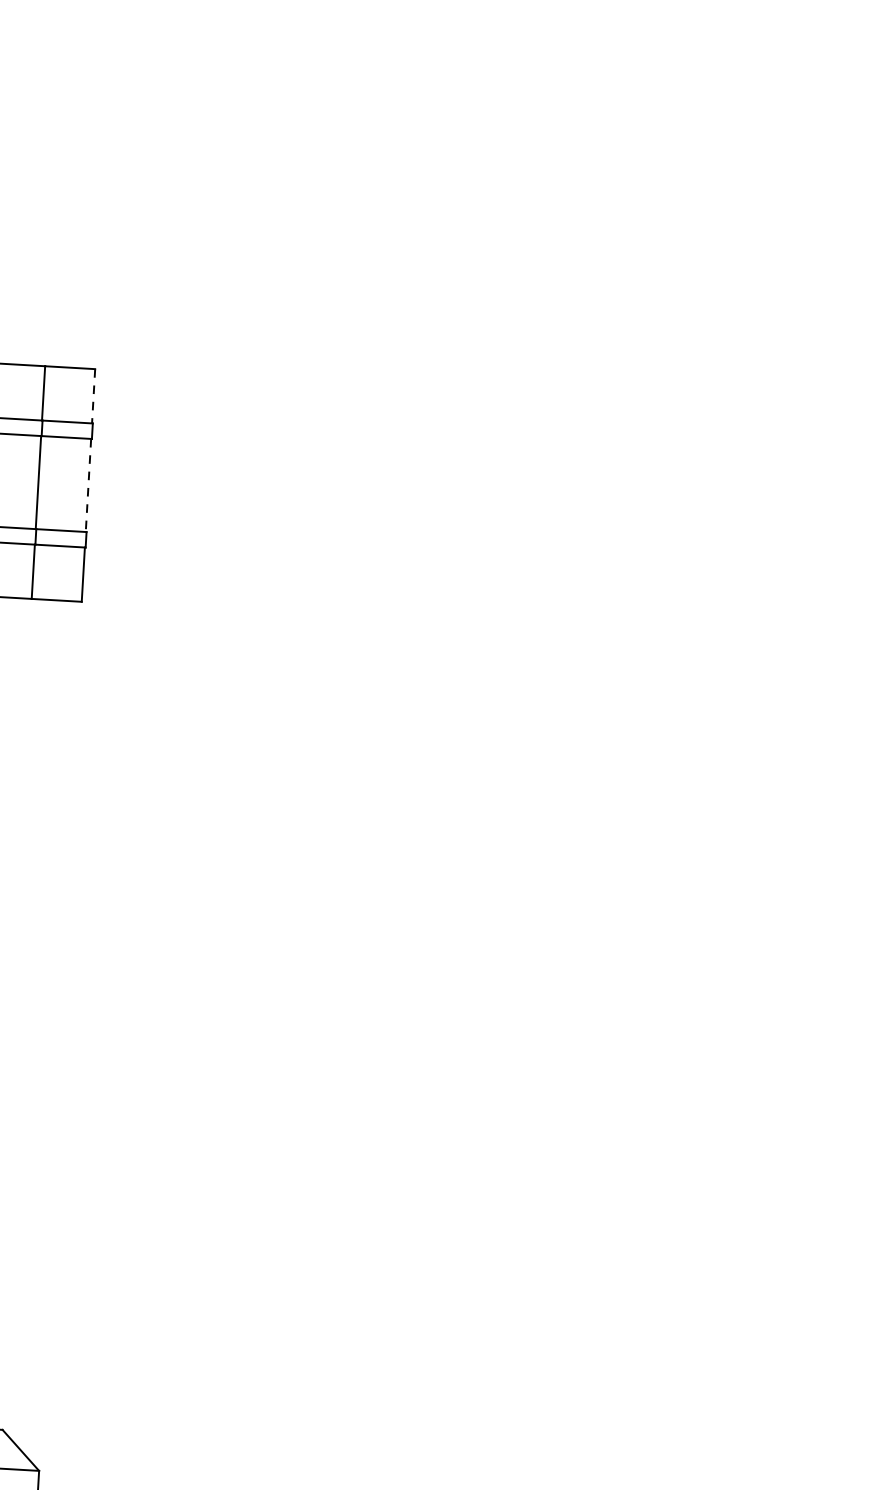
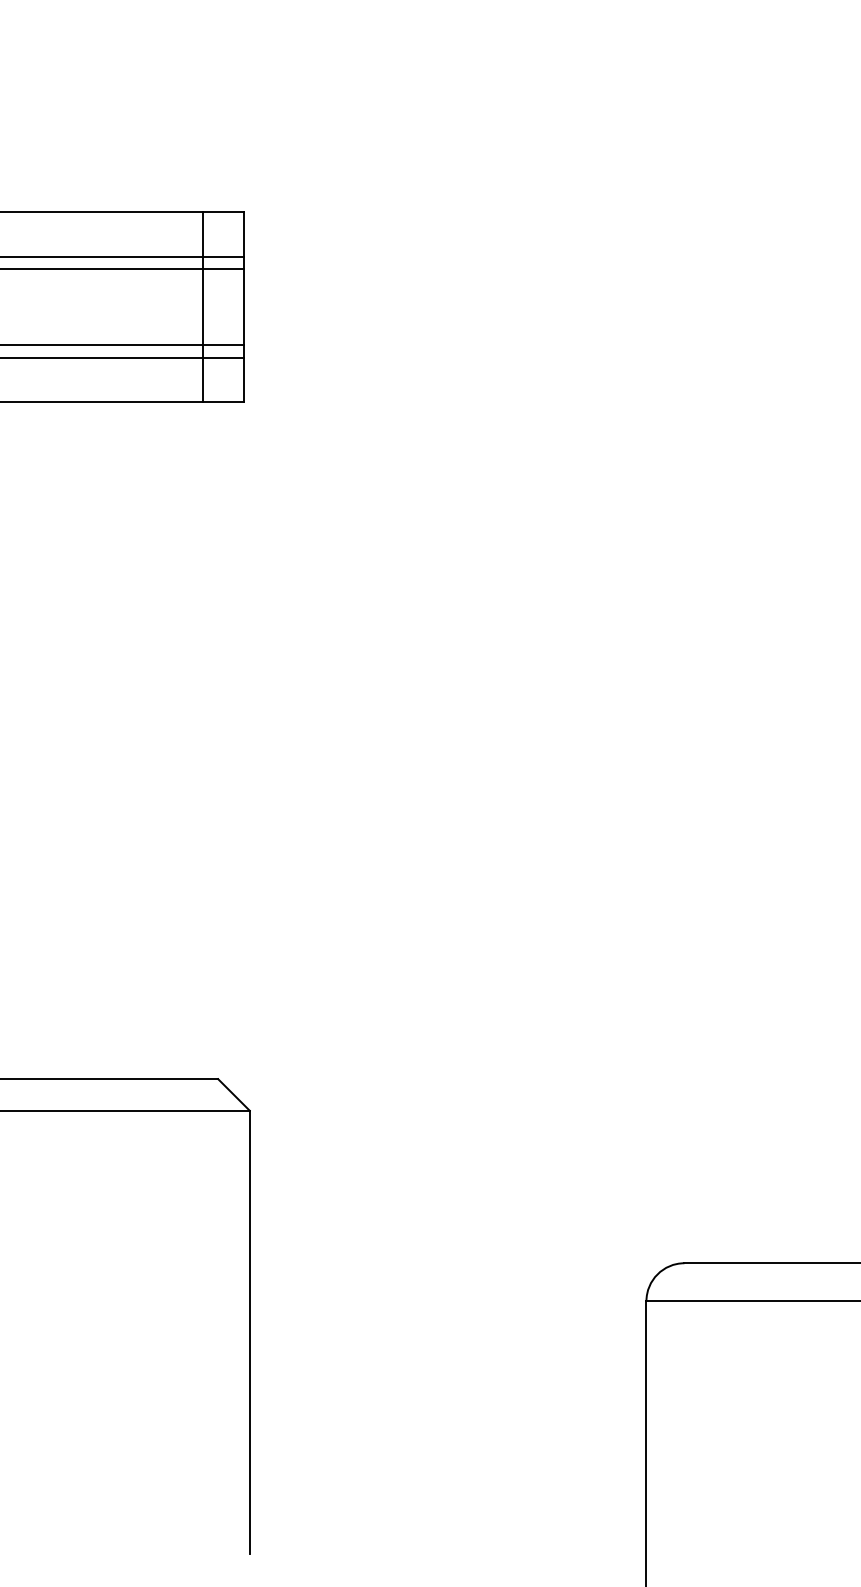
line: (93, 396) -> (243, 234), dashed -> solid
line: (88, 485) -> (243, 307), dashed -> solid

